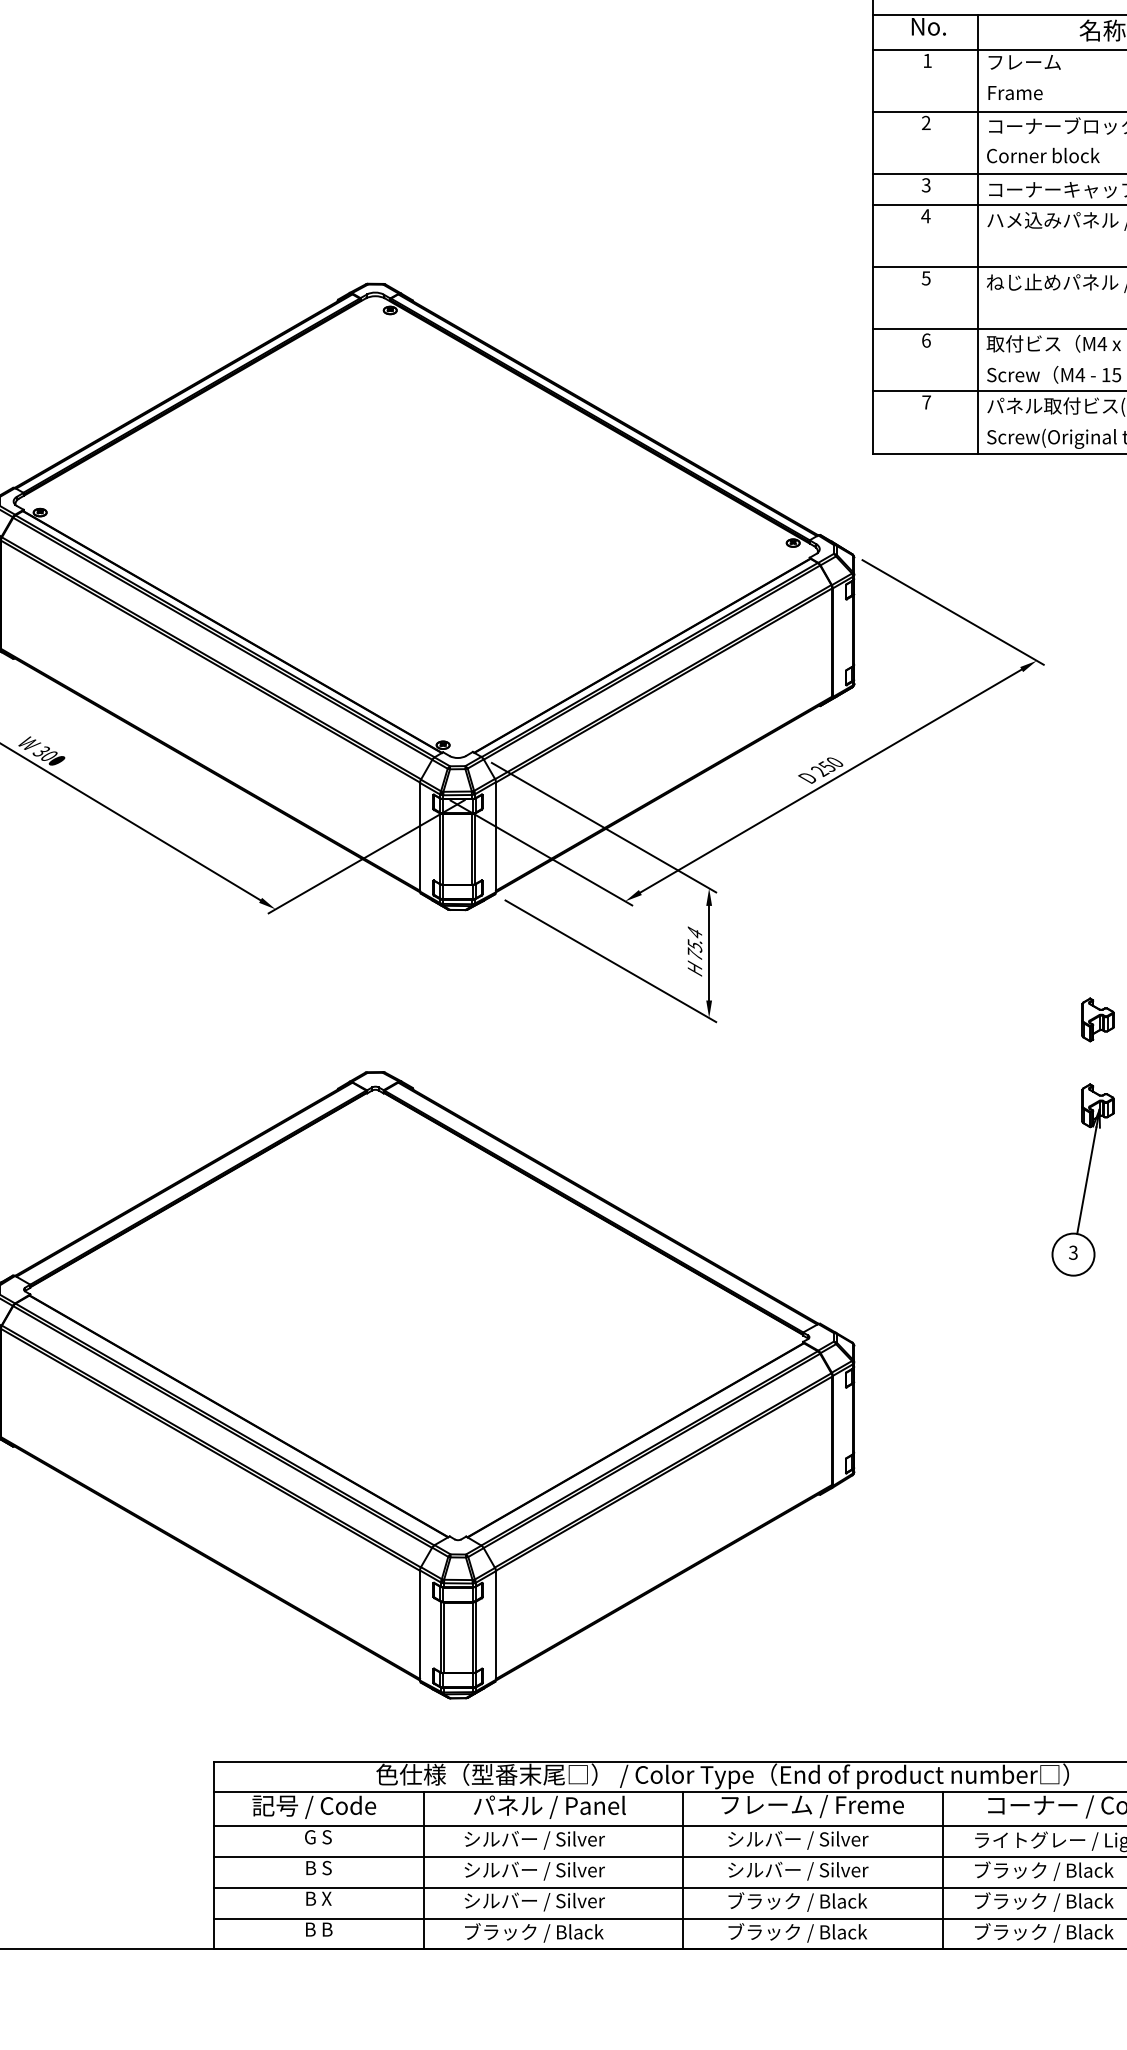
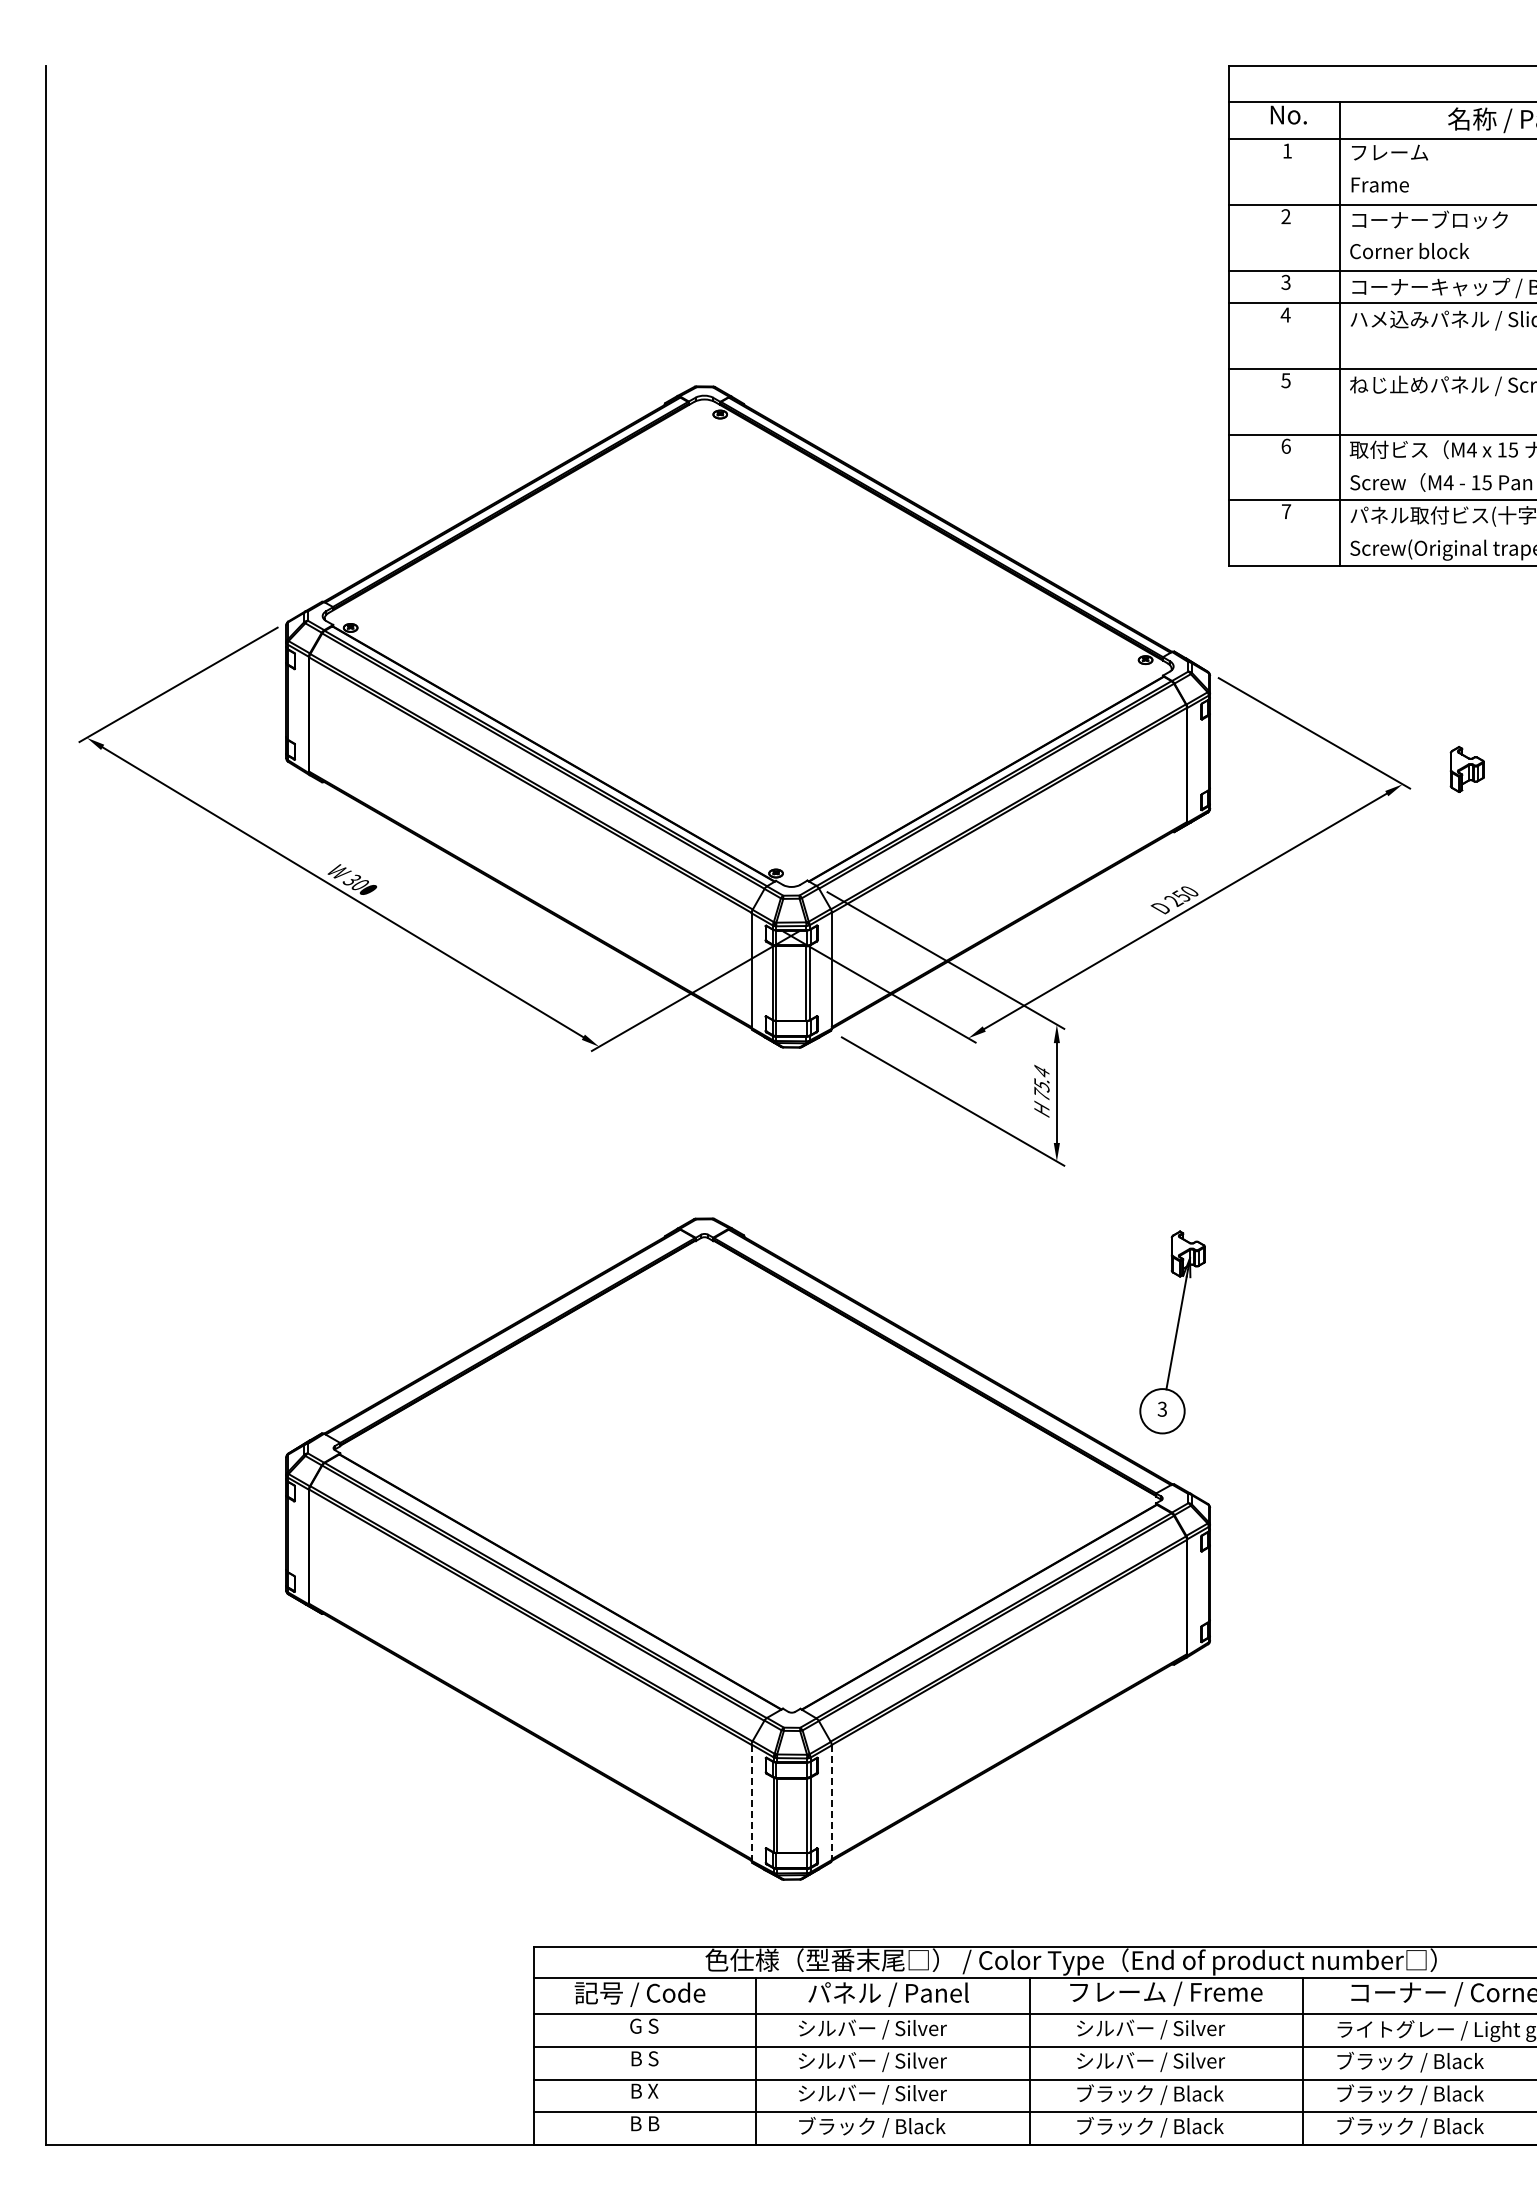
part: (1097, 1019) -> (1466, 769), moved
part: (1082, 1180) -> (1172, 1332), moved
line: (419, 1626) -> (751, 1803), solid -> dashed
line: (495, 1626) -> (831, 1803), solid -> dashed

